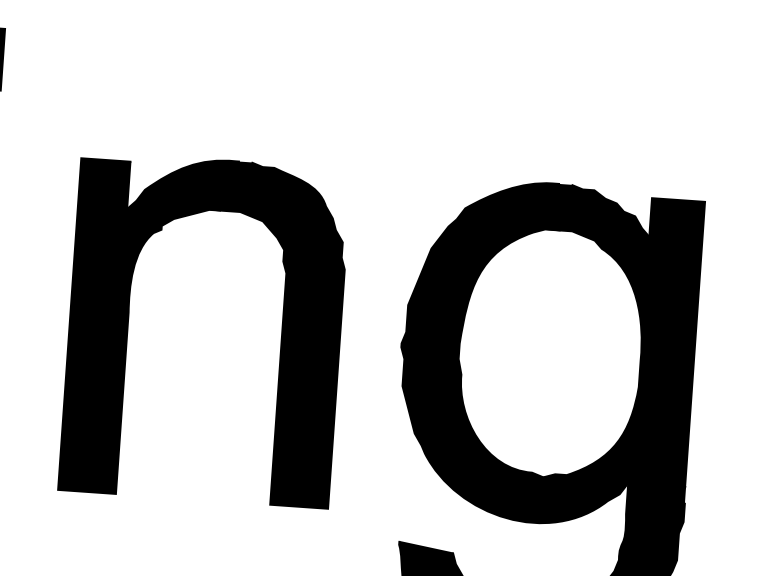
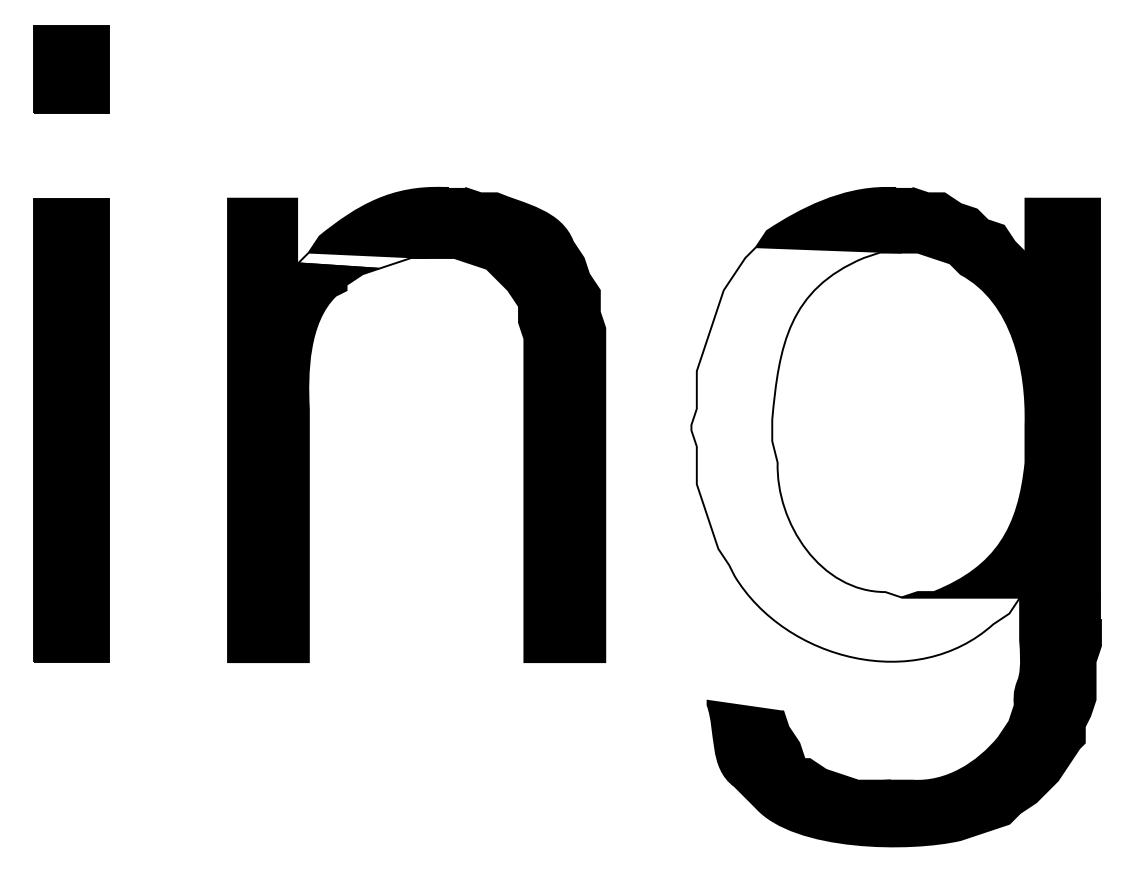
fill: (174, 209) -> (362, 260), removed
fill: (546, 374) -> (895, 454), removed

